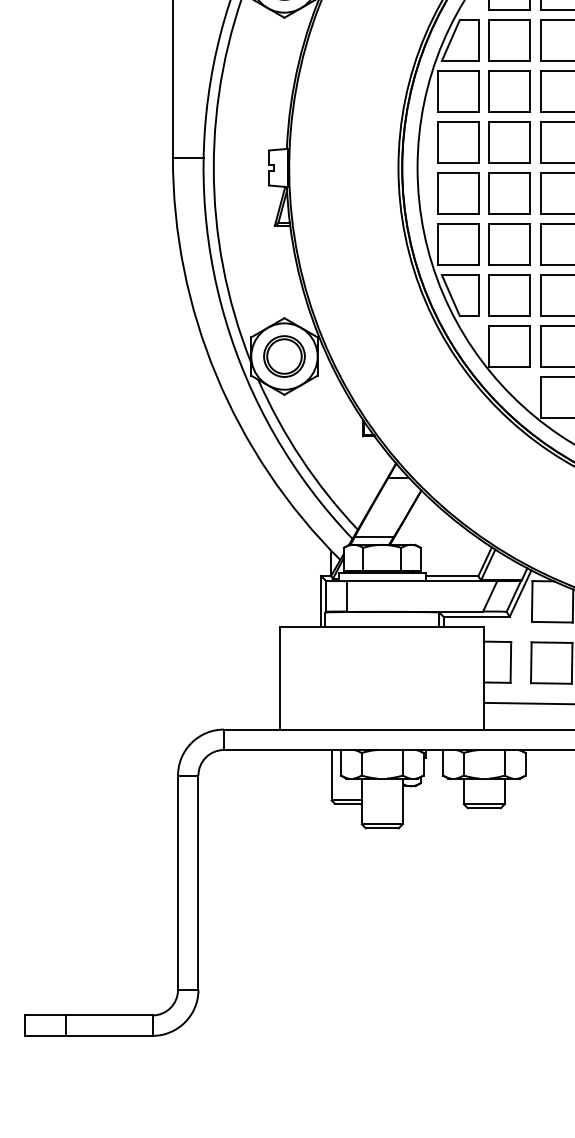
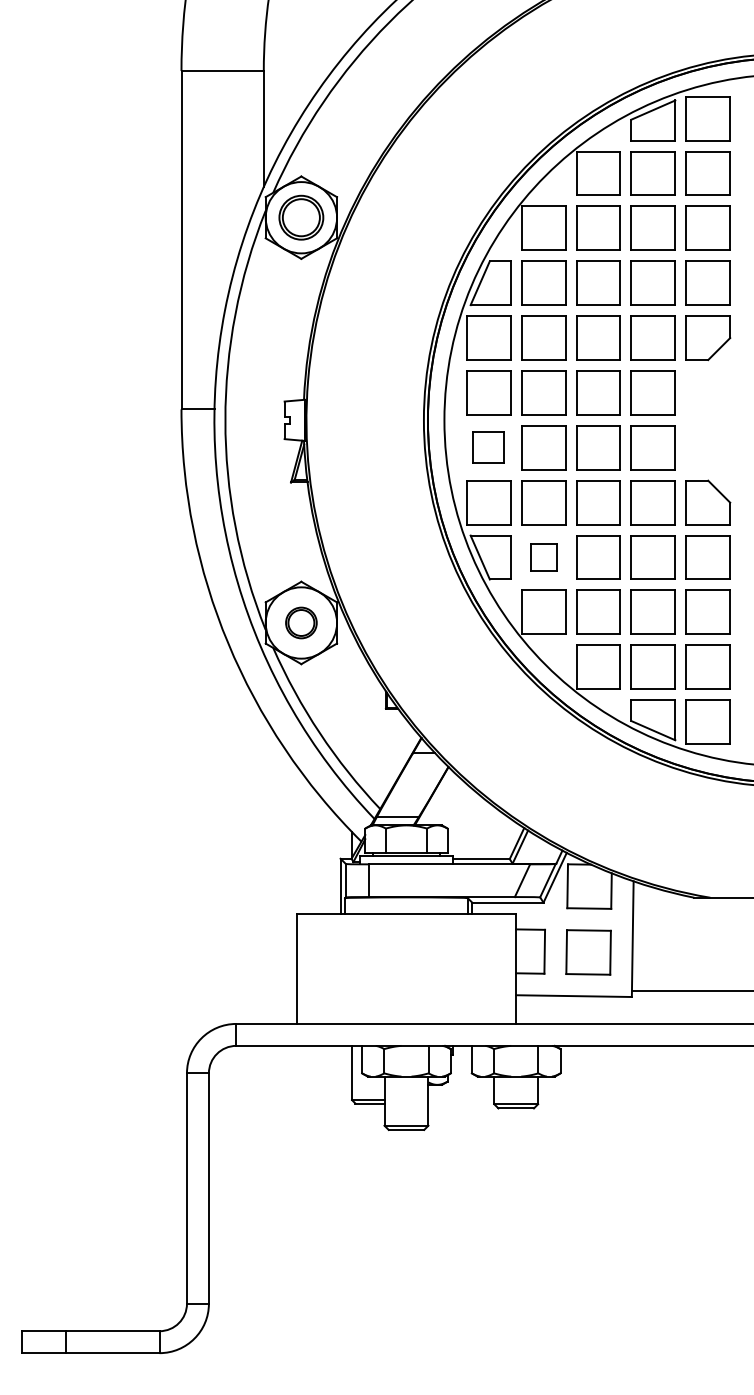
part: (458, 193) -> (488, 447), size x0.7
part: (509, 295) -> (543, 557), size x0.6
part: (284, 356) -> (301, 622), size x0.7

